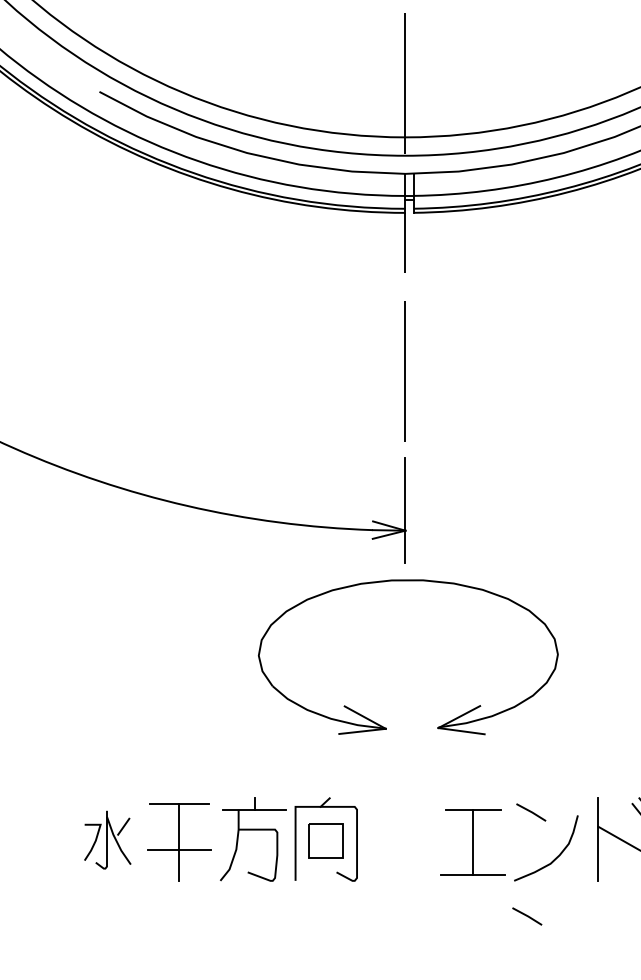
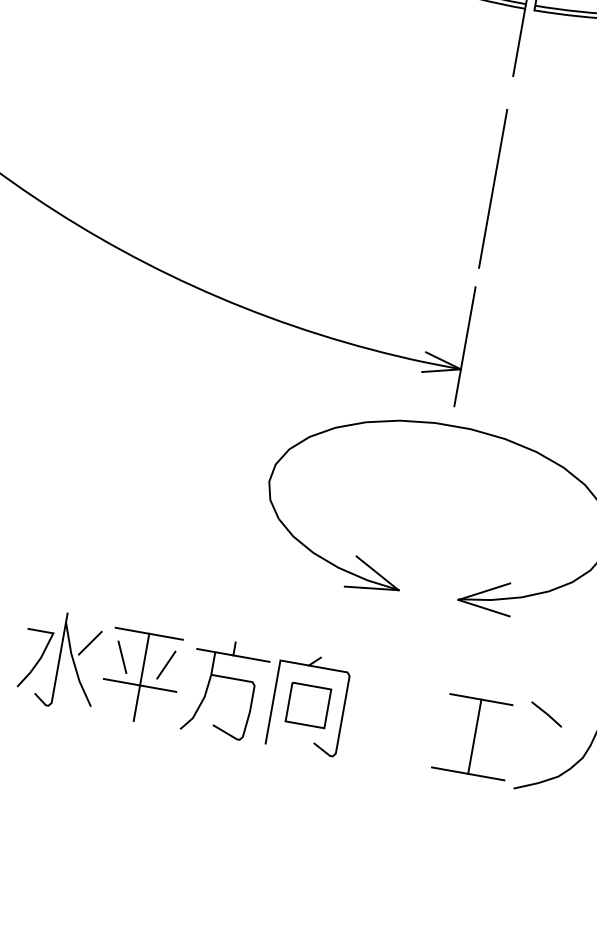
line: (159, 828) -> (121, 657), added
line: (198, 828) -> (165, 665), added
part: (107, 839) -> (60, 659), size x1.43
line: (527, 916) -> (521, 831), removed

